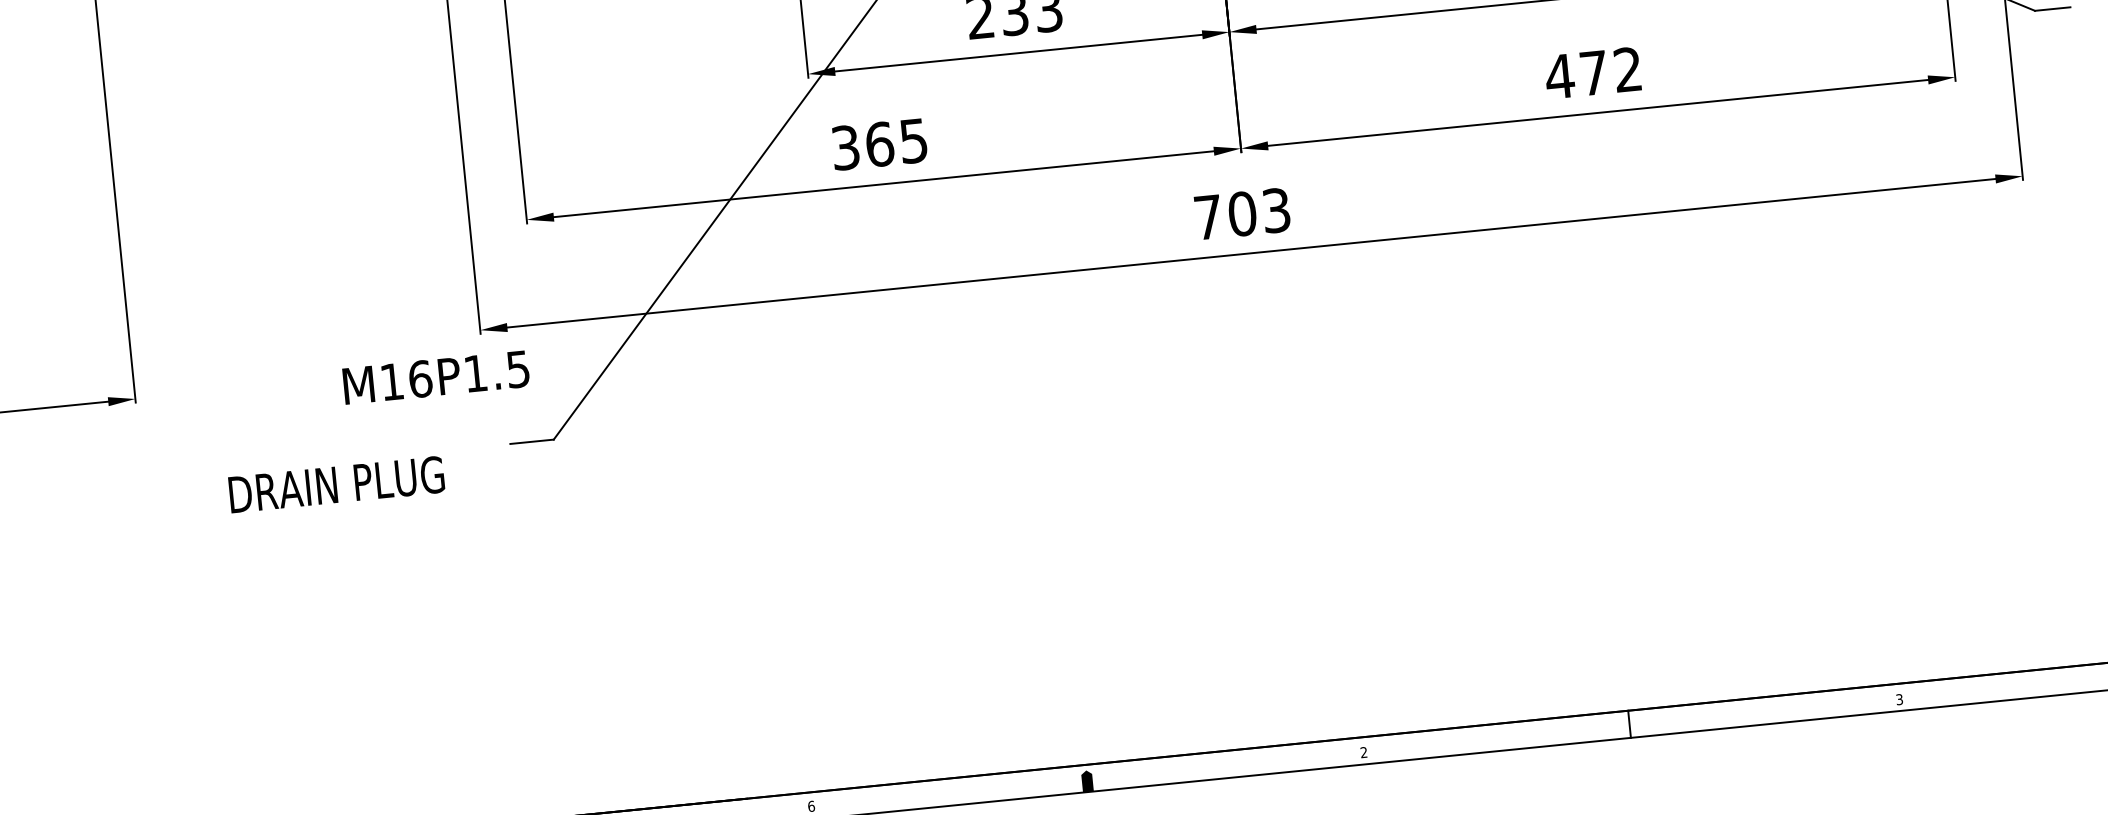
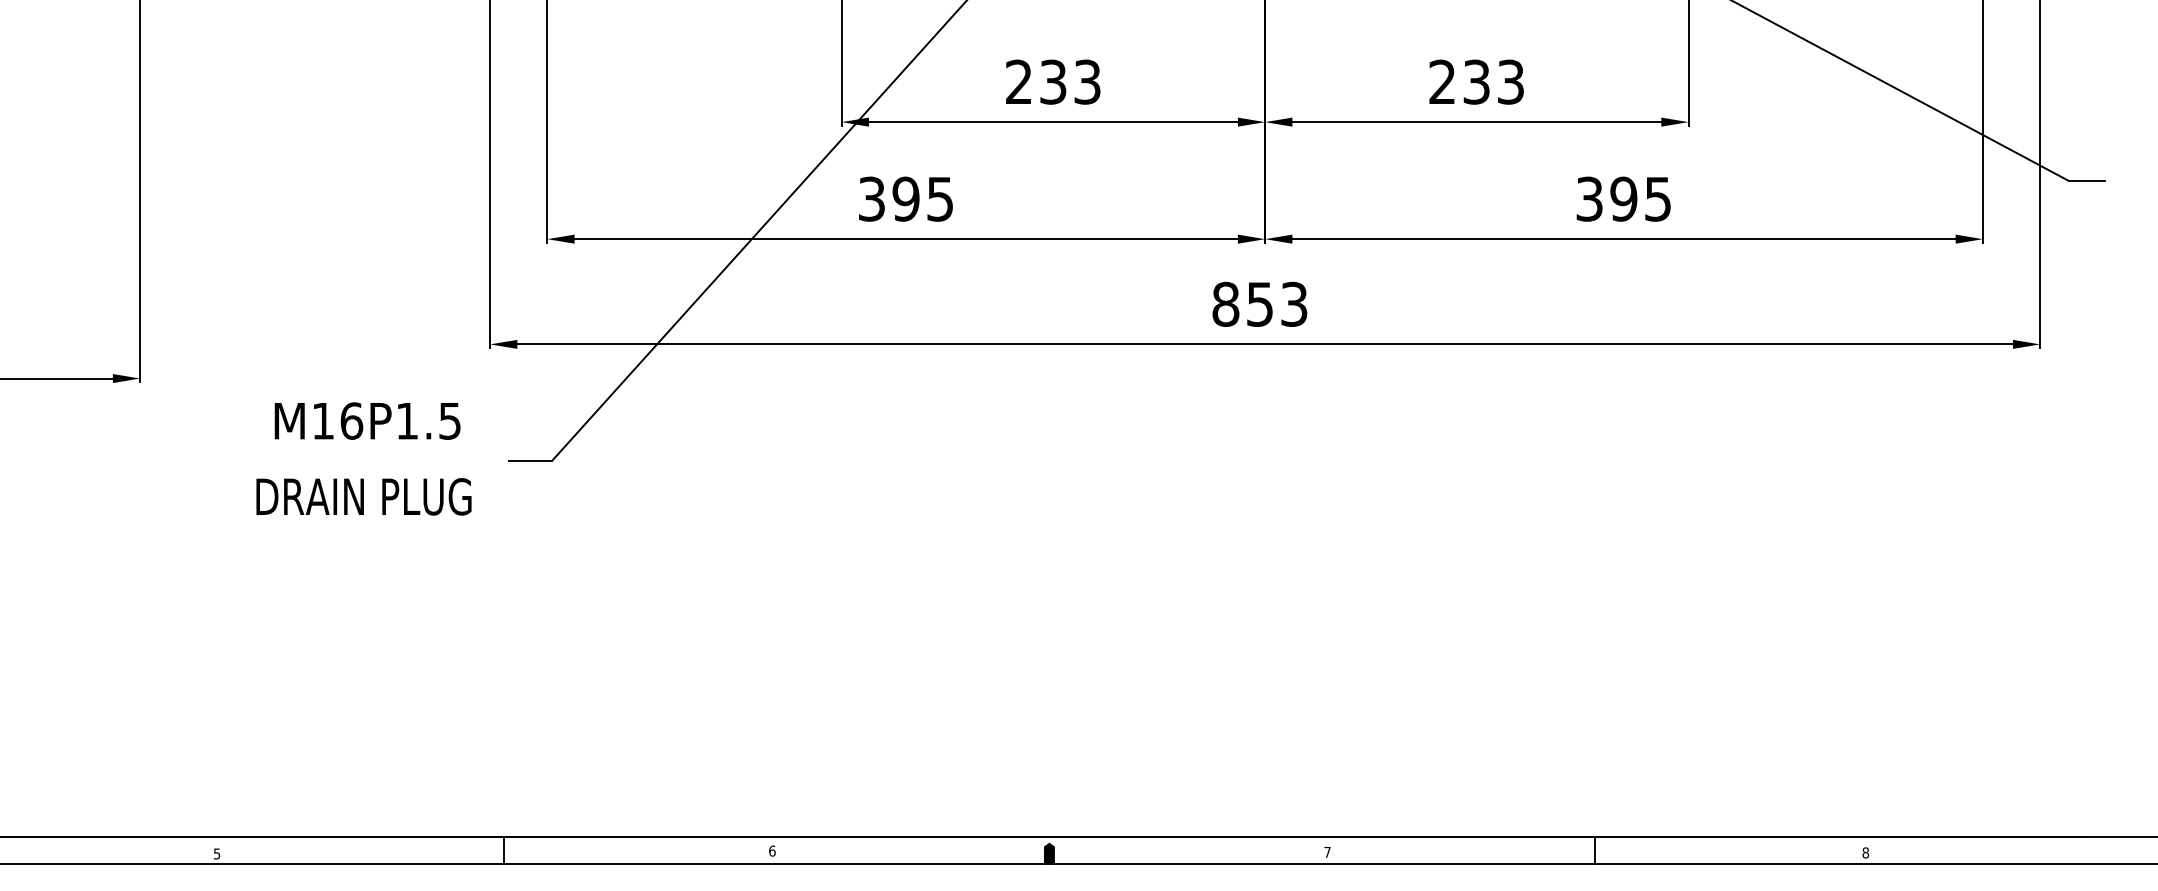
text: (1592, 72) -> (1622, 198), 472 -> 395
text: (879, 143) -> (905, 198), 365 -> 395
text: (1224, 214) -> (1242, 303), 703 -> 853
text: (436, 376) -> (367, 420), moved
text: (336, 484) -> (363, 496), moved
text: (1899, 699) -> (1865, 852), 3 -> 8
text: (1363, 751) -> (1327, 851), 2 -> 7

